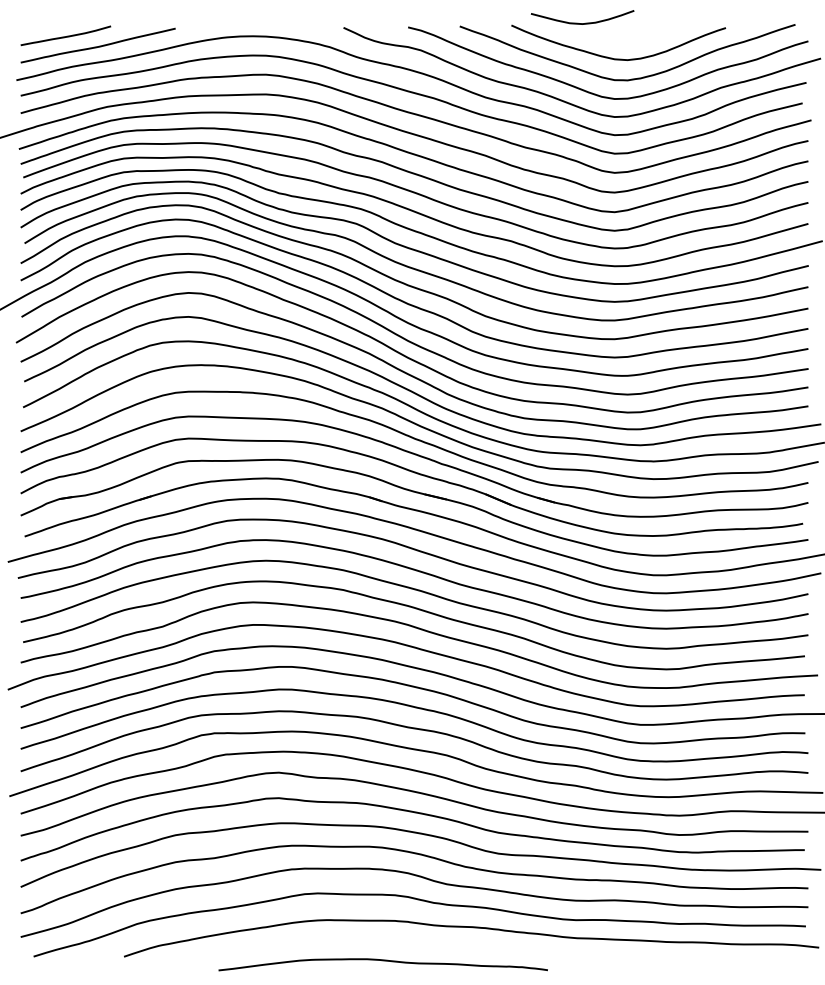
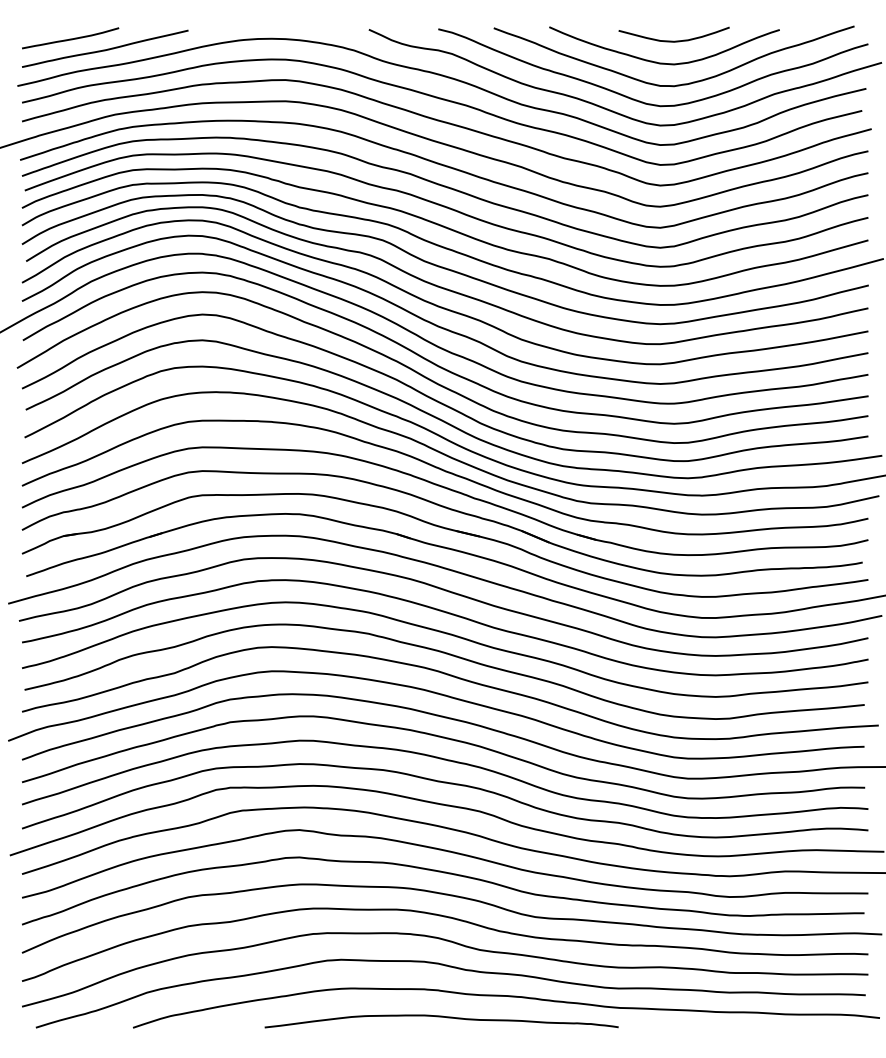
curve: (585, 22) -> (677, 40), moved
curve: (382, 961) -> (440, 1017), moved

